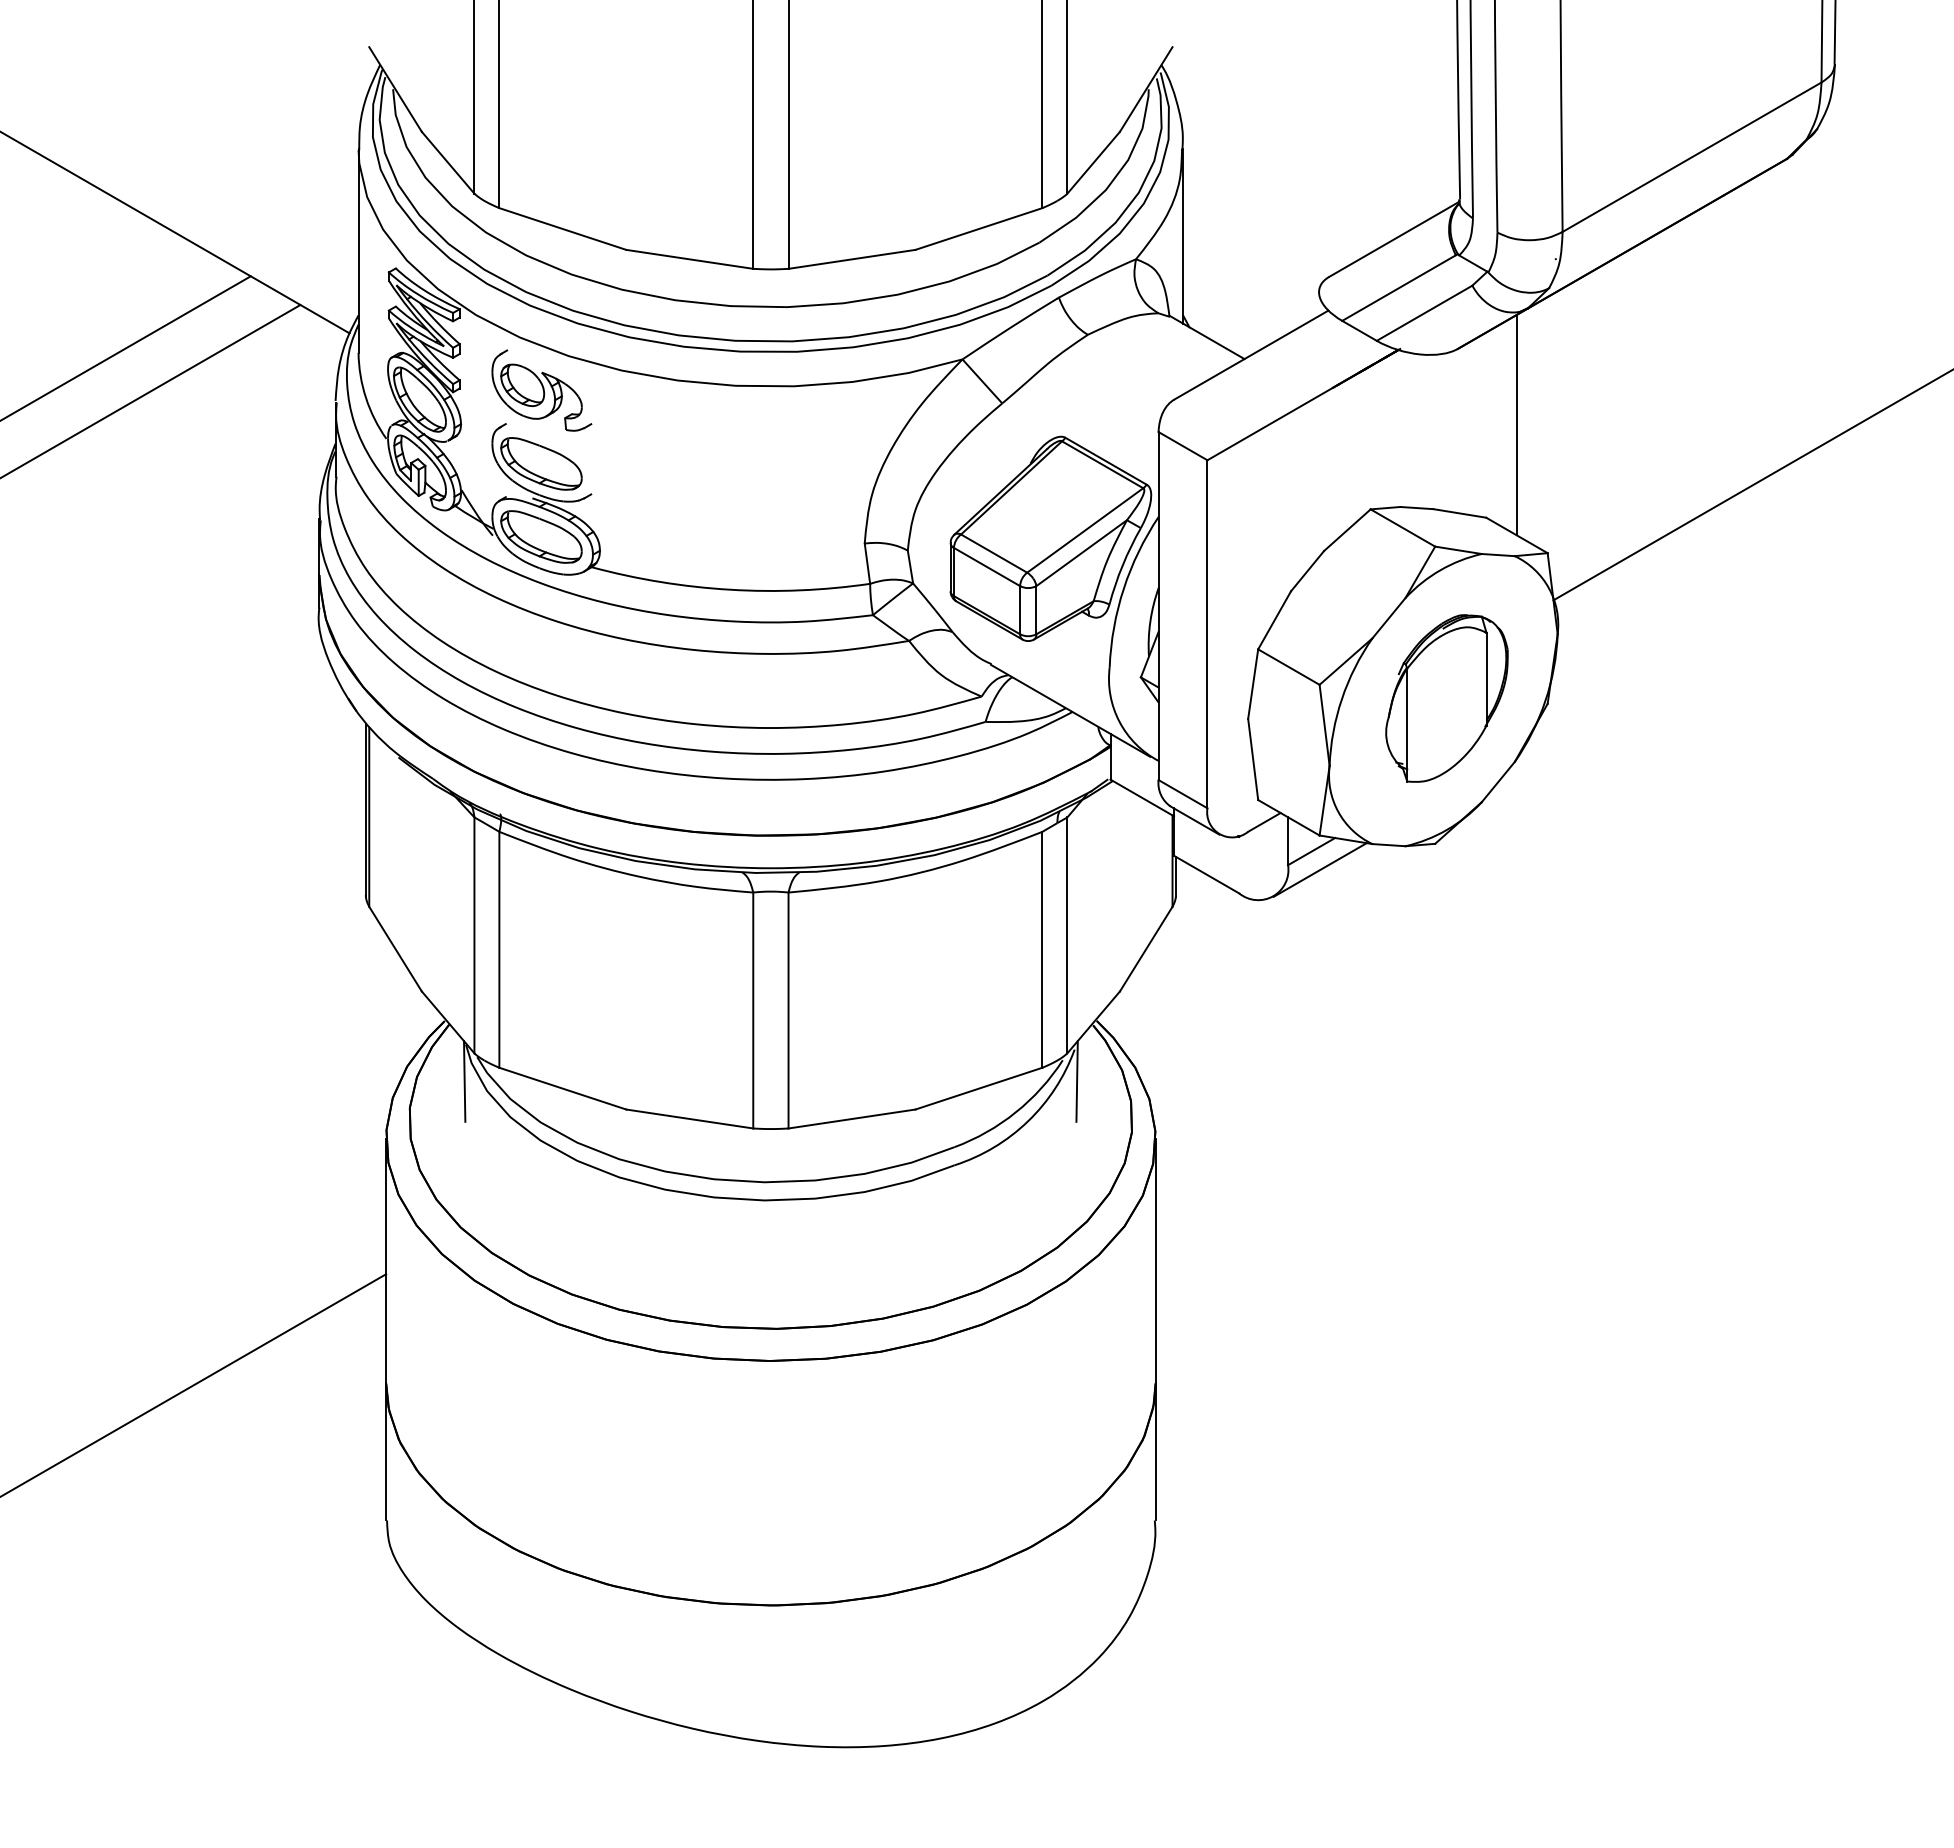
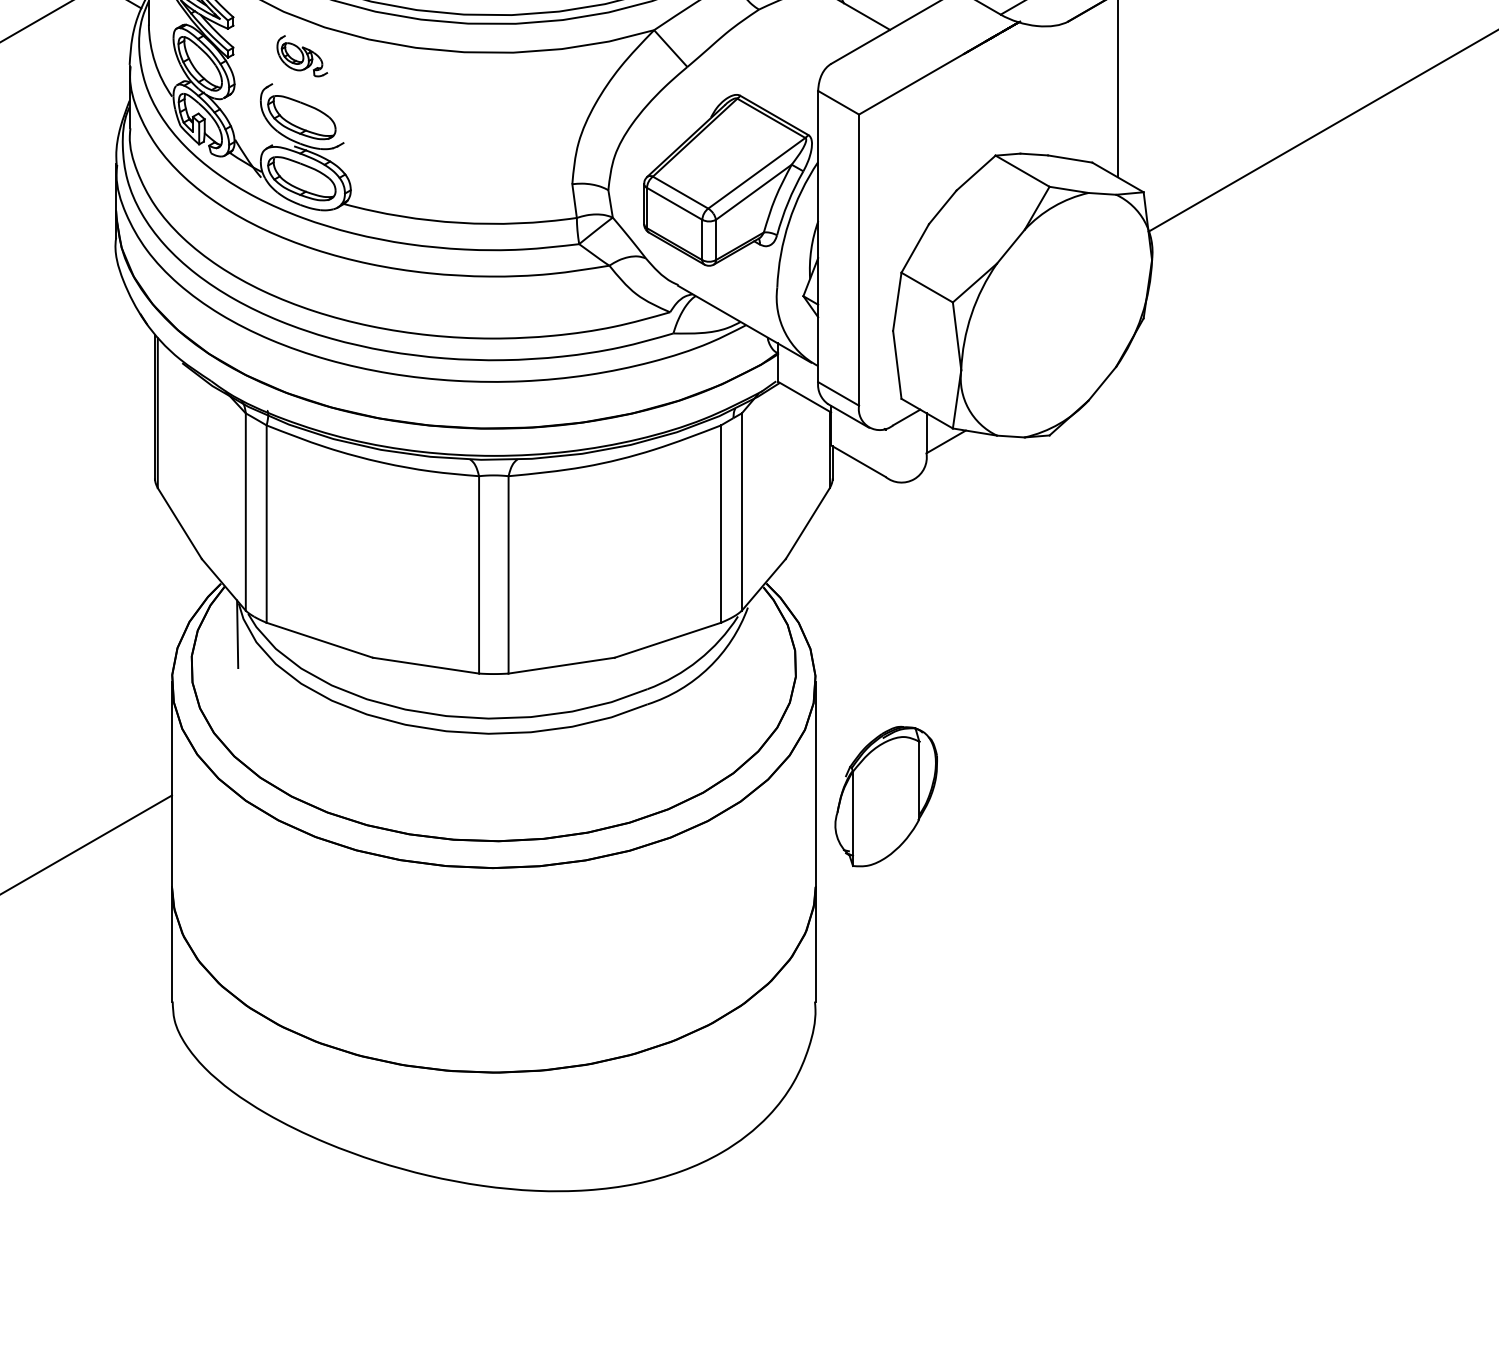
part: (541, 390) -> (301, 56), size x0.6
part: (1446, 698) -> (885, 796), moved
line: (1319, 869) -> (952, 456), removed
line: (1076, 1081) -> (749, 634), removed

